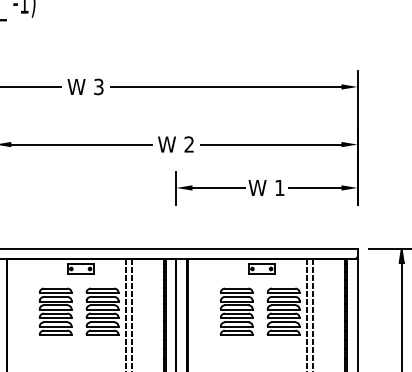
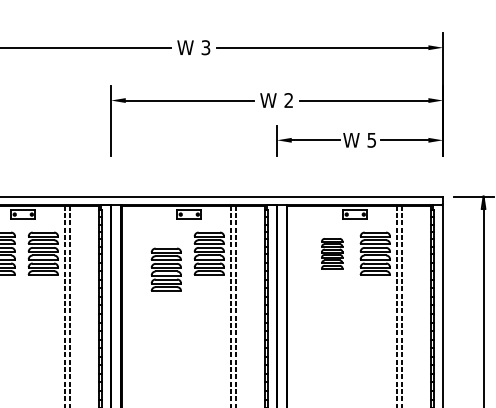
text: (279, 188) -> (371, 140), 1 -> 5
part: (54, 311) -> (165, 269), moved
part: (235, 311) -> (331, 253), size x0.7

